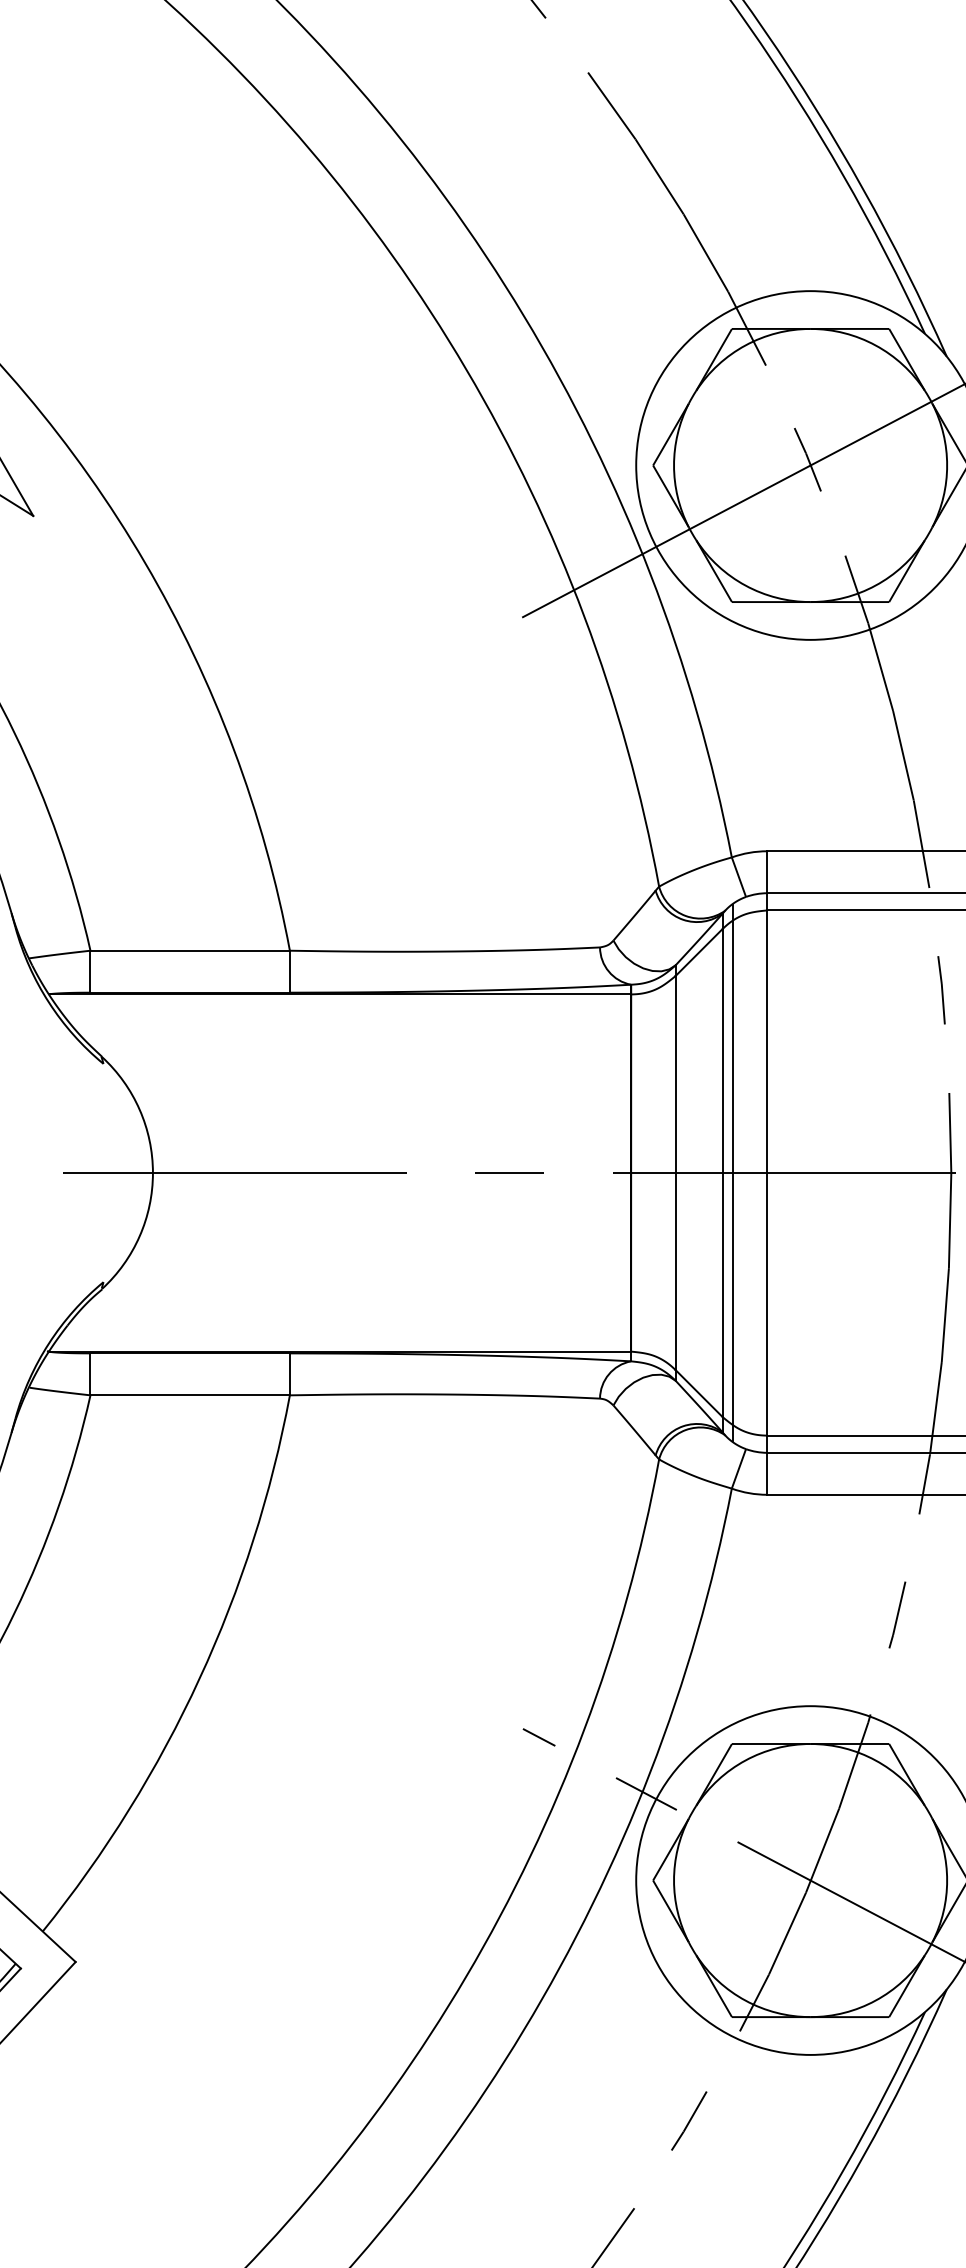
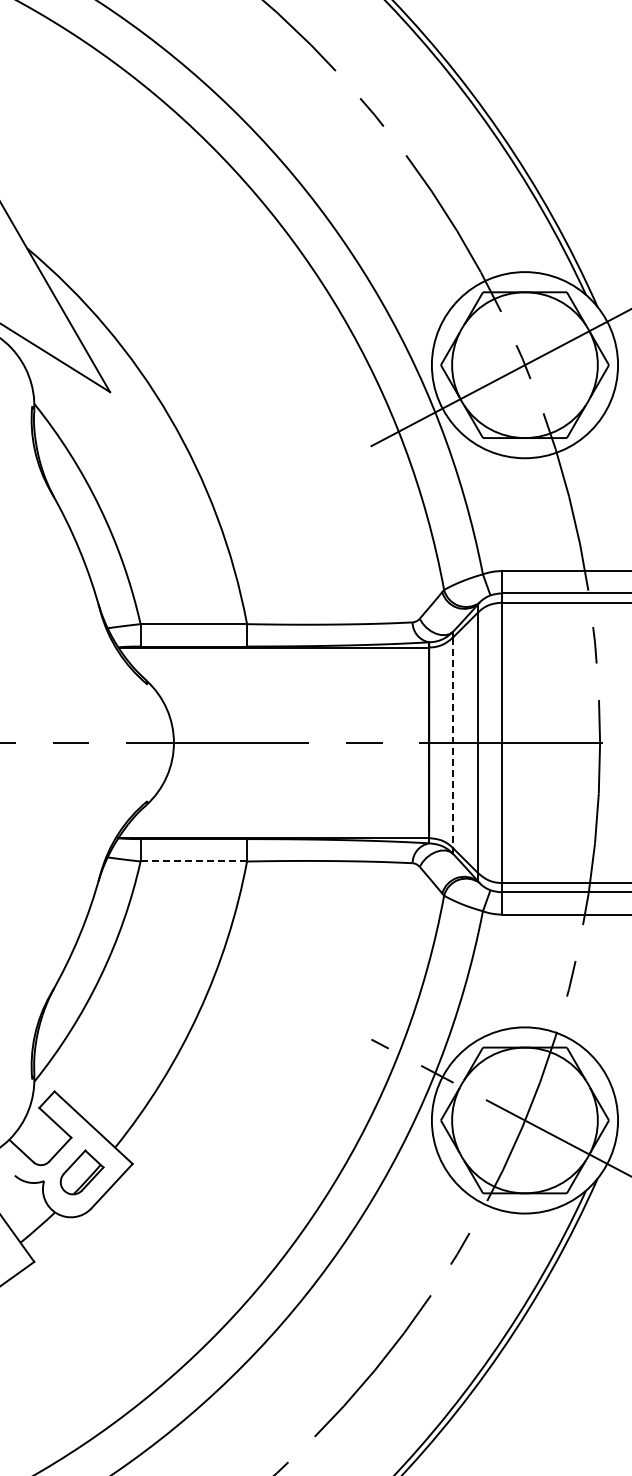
line: (732, 1172) -> (483, 742), removed
line: (674, 1174) -> (452, 743), solid -> dashed
line: (189, 1395) -> (193, 861), solid -> dashed

